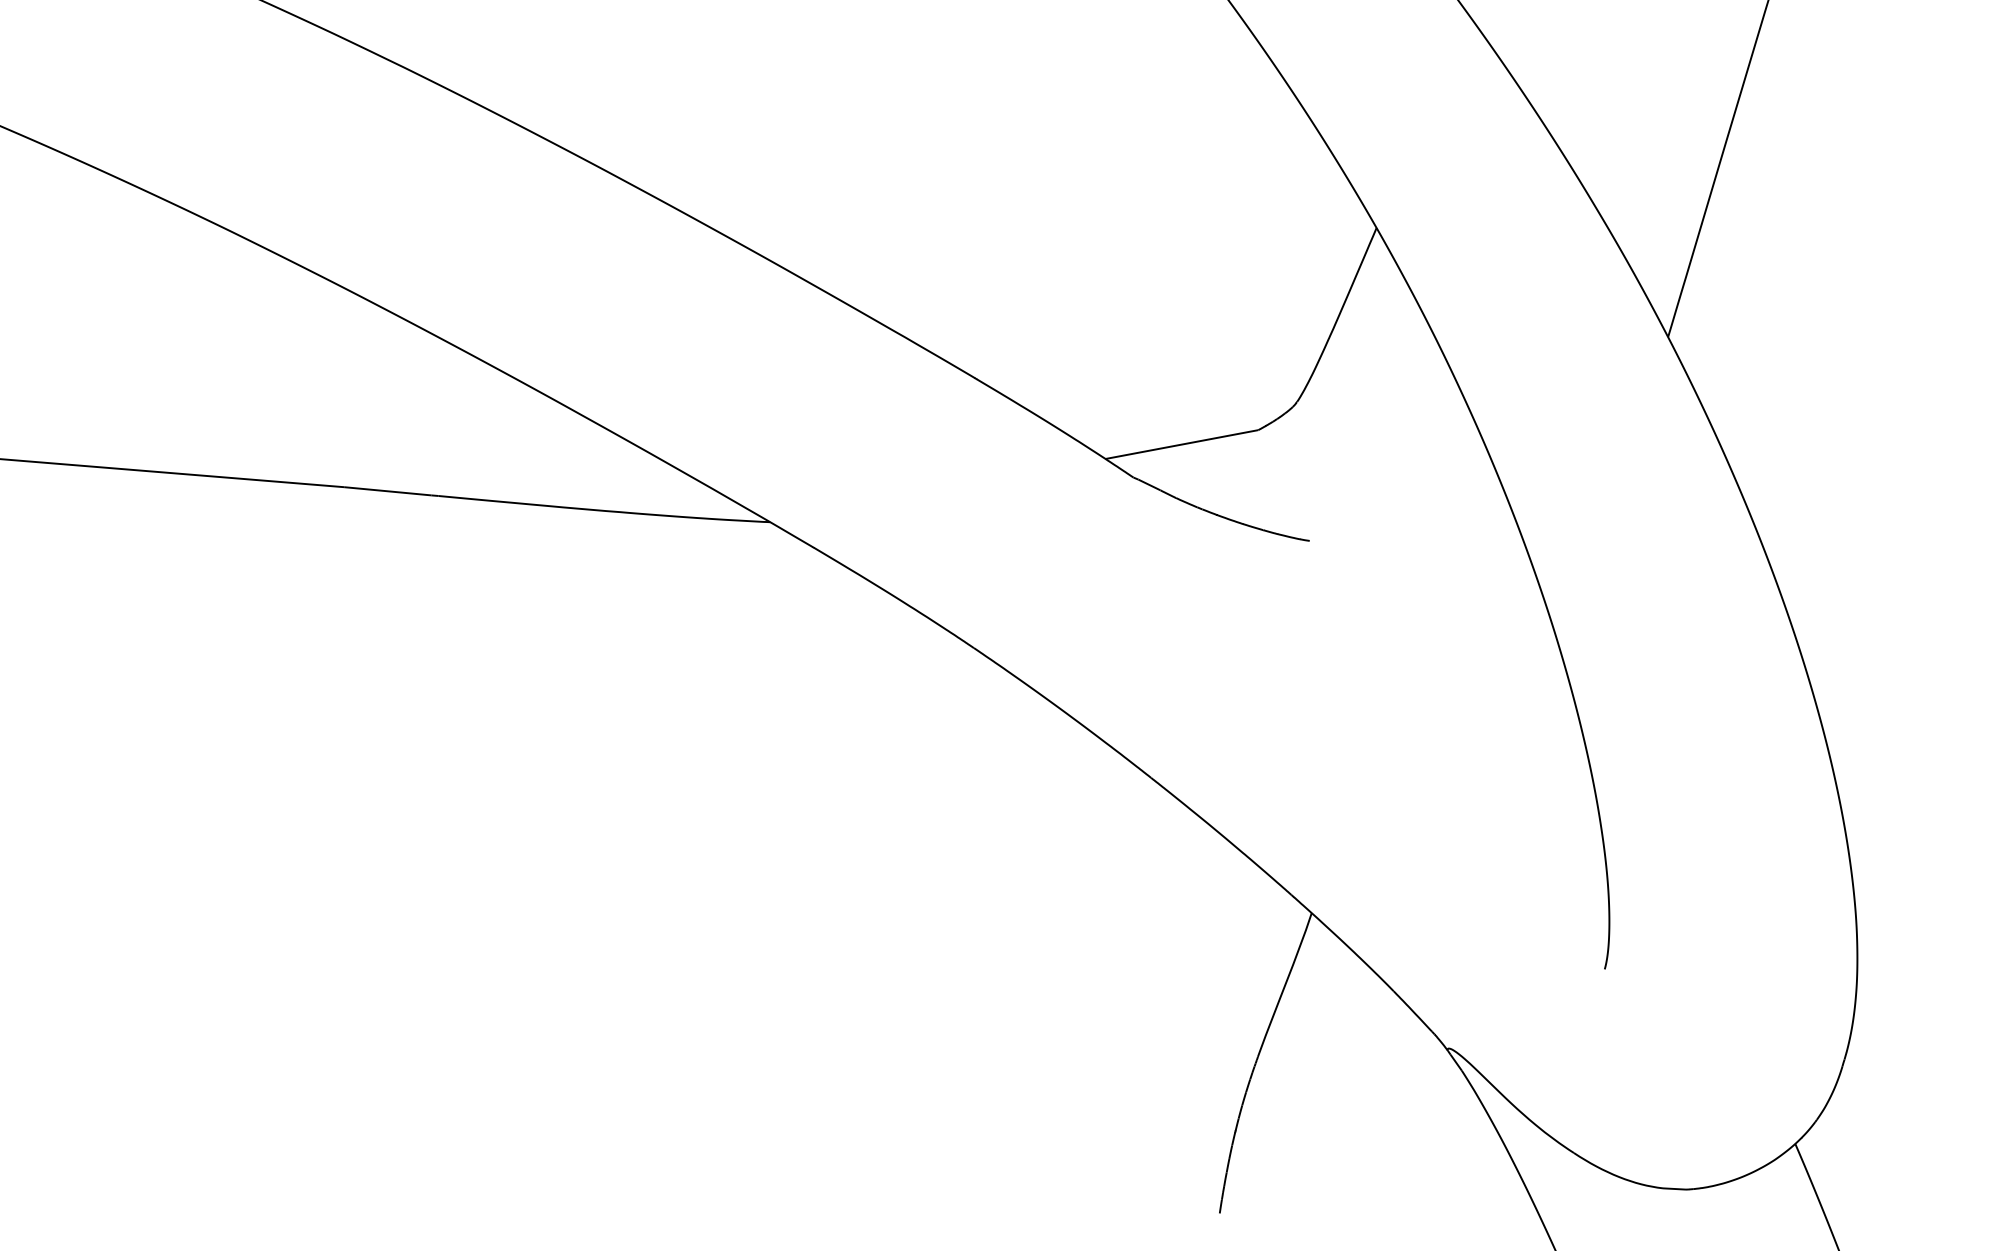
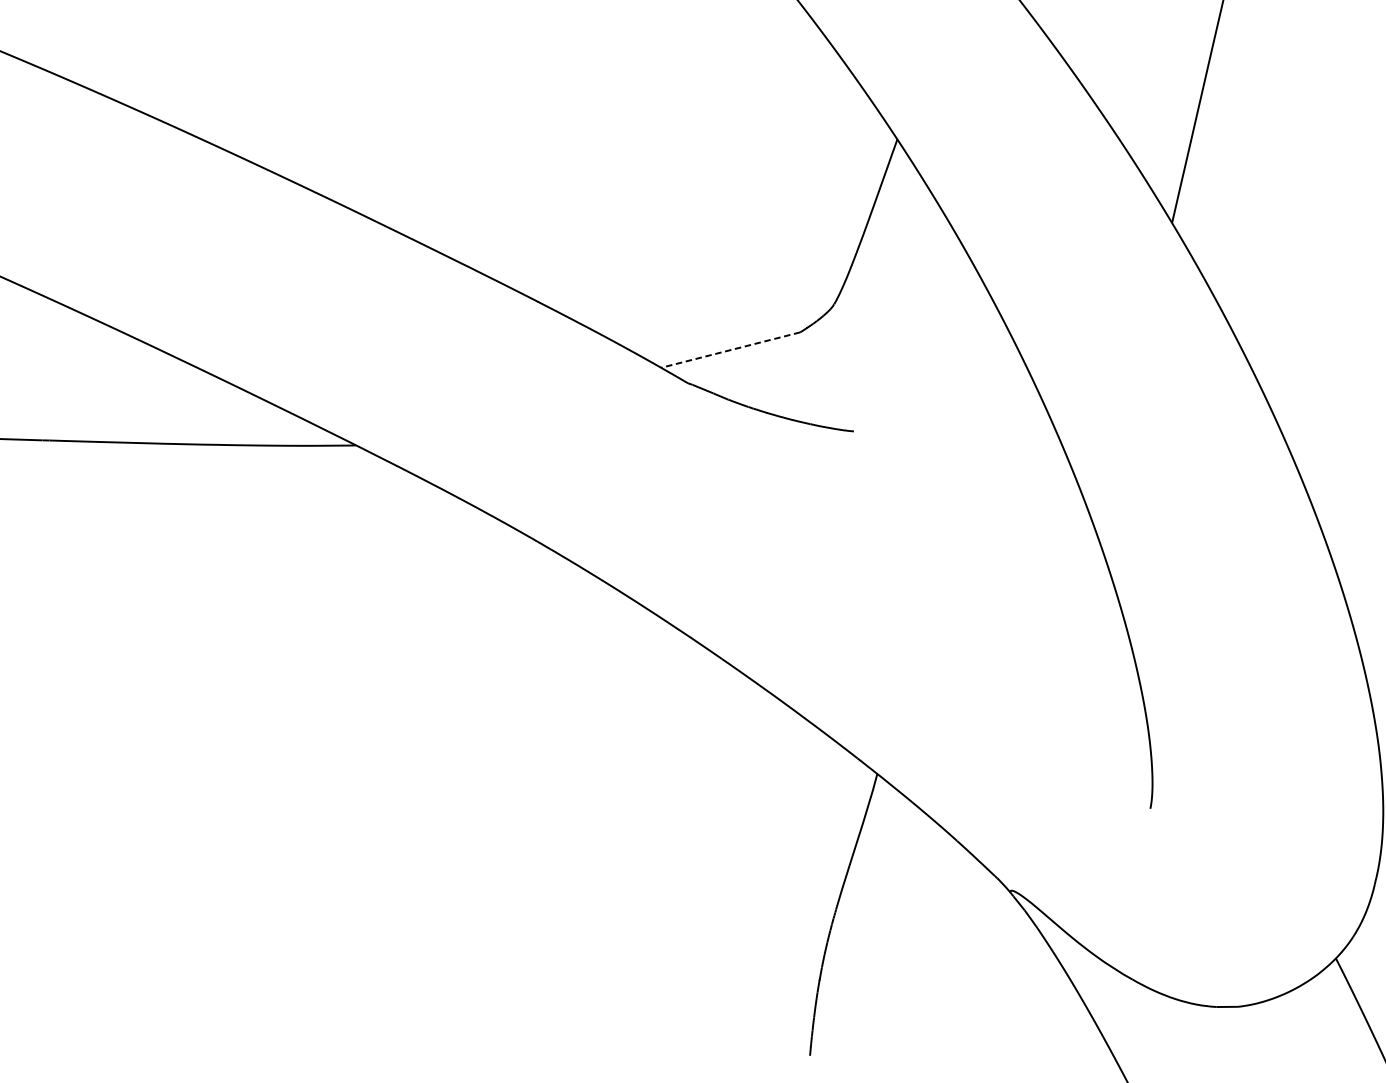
line: (1181, 444) -> (730, 350), solid -> dashed

